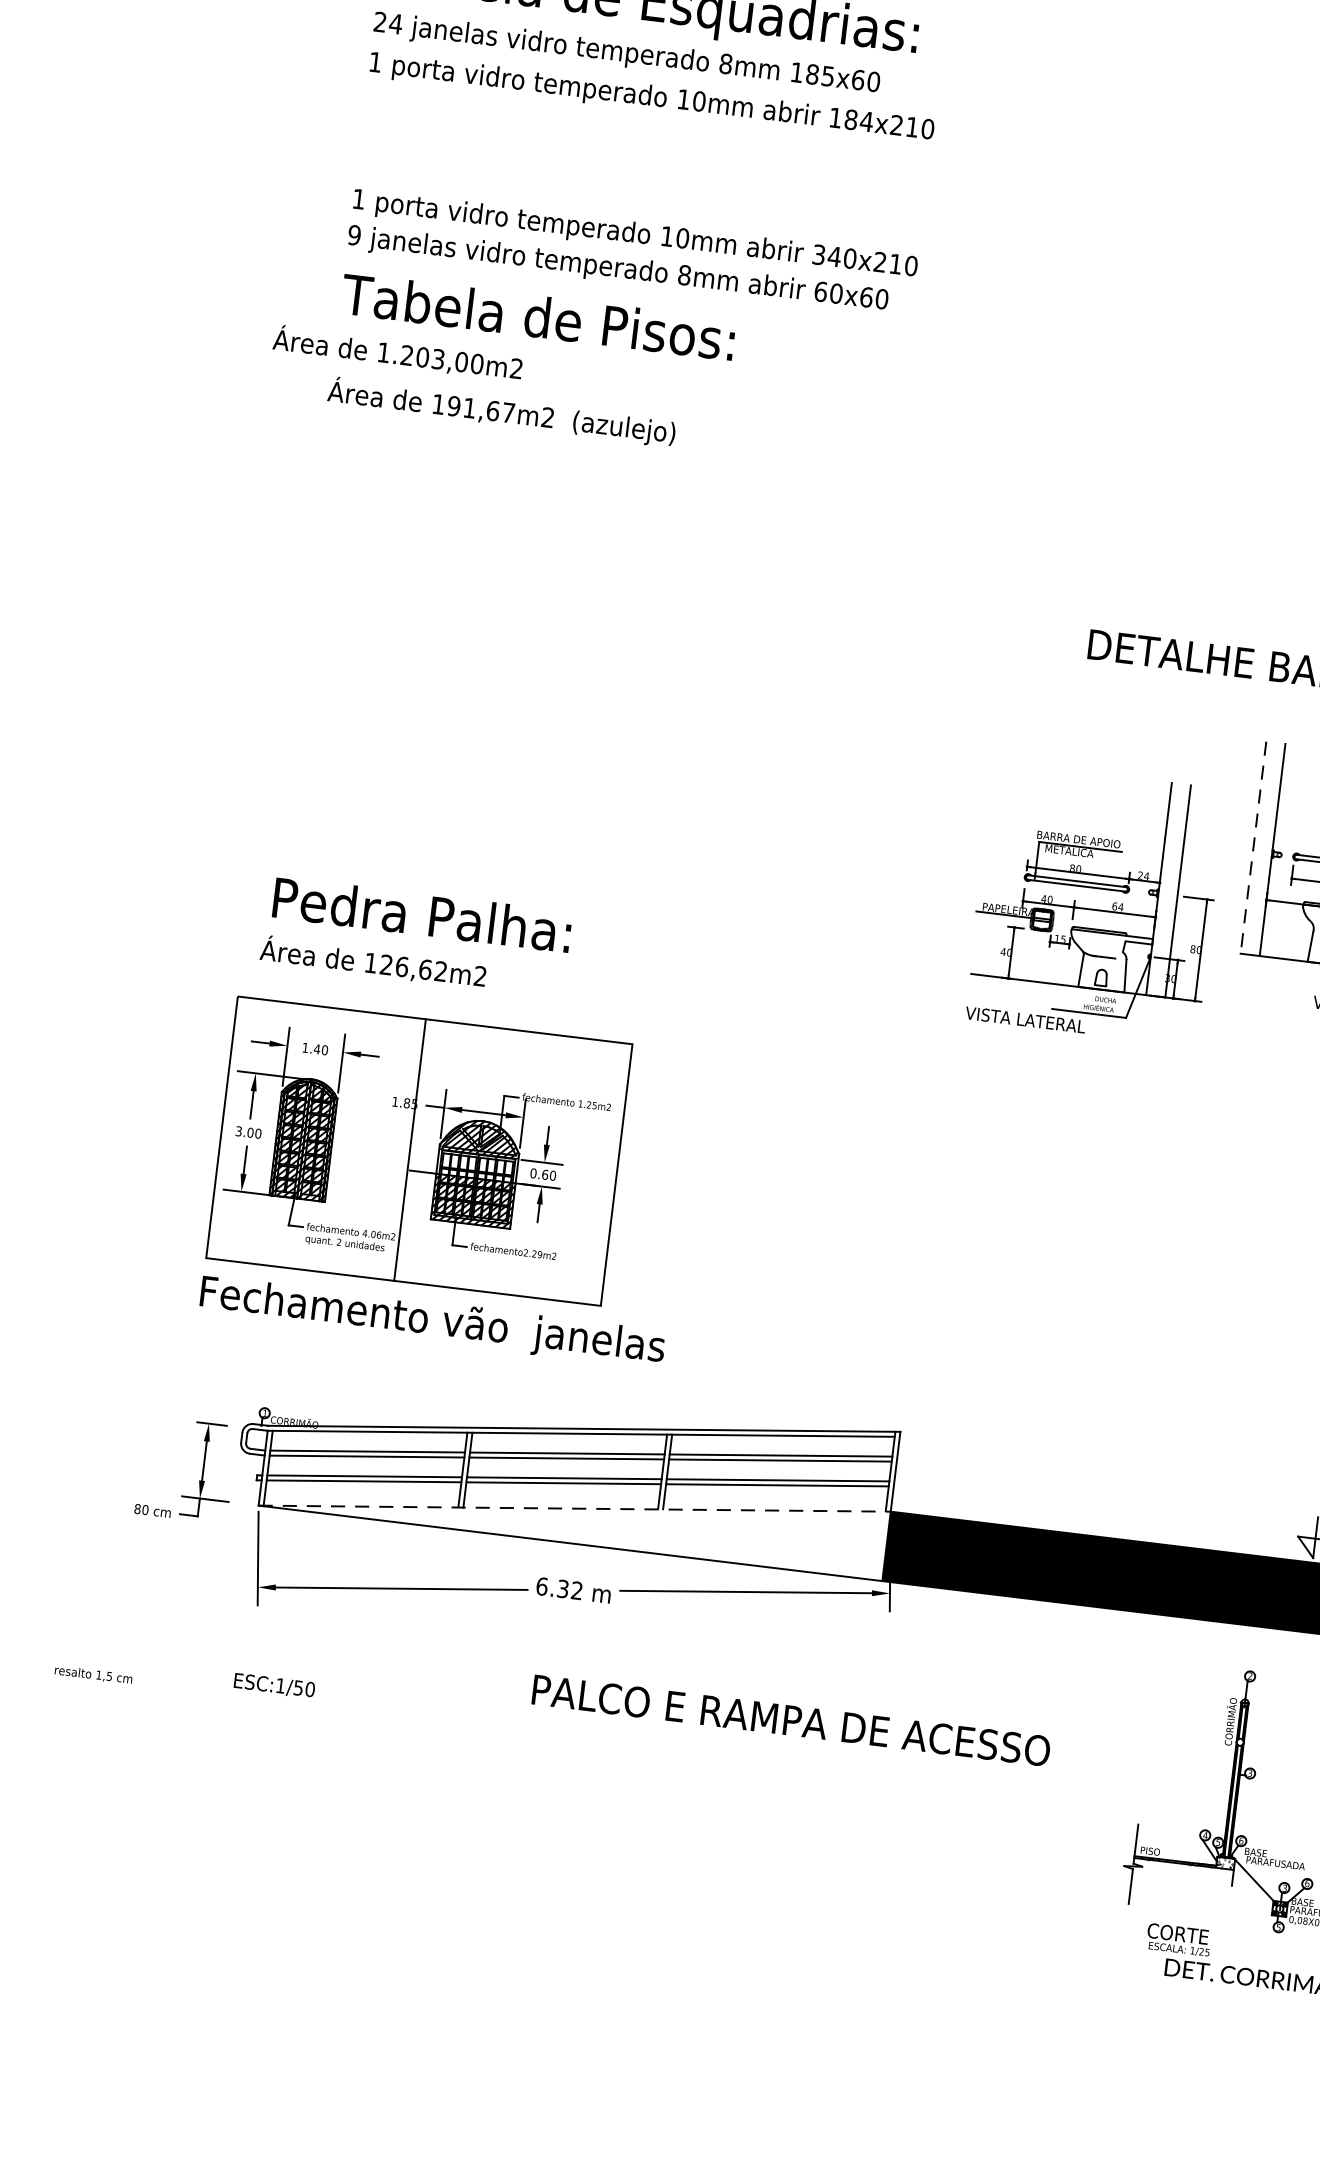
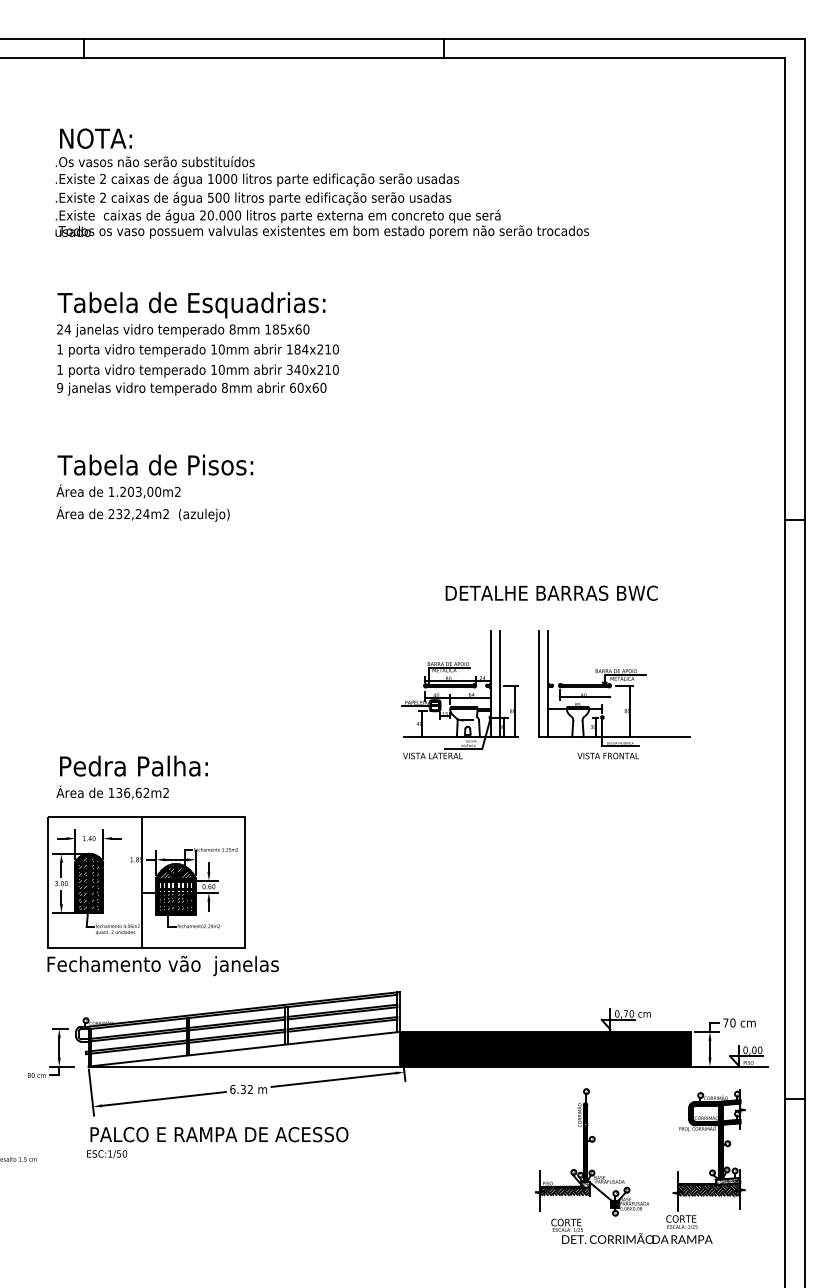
text: (631, 251) -> (197, 379), moved
text: (397, 353) -> (118, 491), moved
text: (472, 409) -> (128, 514), 191,67m2 -> 232,24m2
line: (1252, 847) -> (538, 683), dashed -> solid
part: (1093, 903) -> (459, 694), moved
text: (386, 966) -> (119, 793), 126,62m2 -> 136,62m2
line: (575, 1509) -> (244, 1049), dashed -> solid
text: (791, 1720) -> (219, 1134), moved
hatch: (1179, 1871) -> (563, 1191), added

